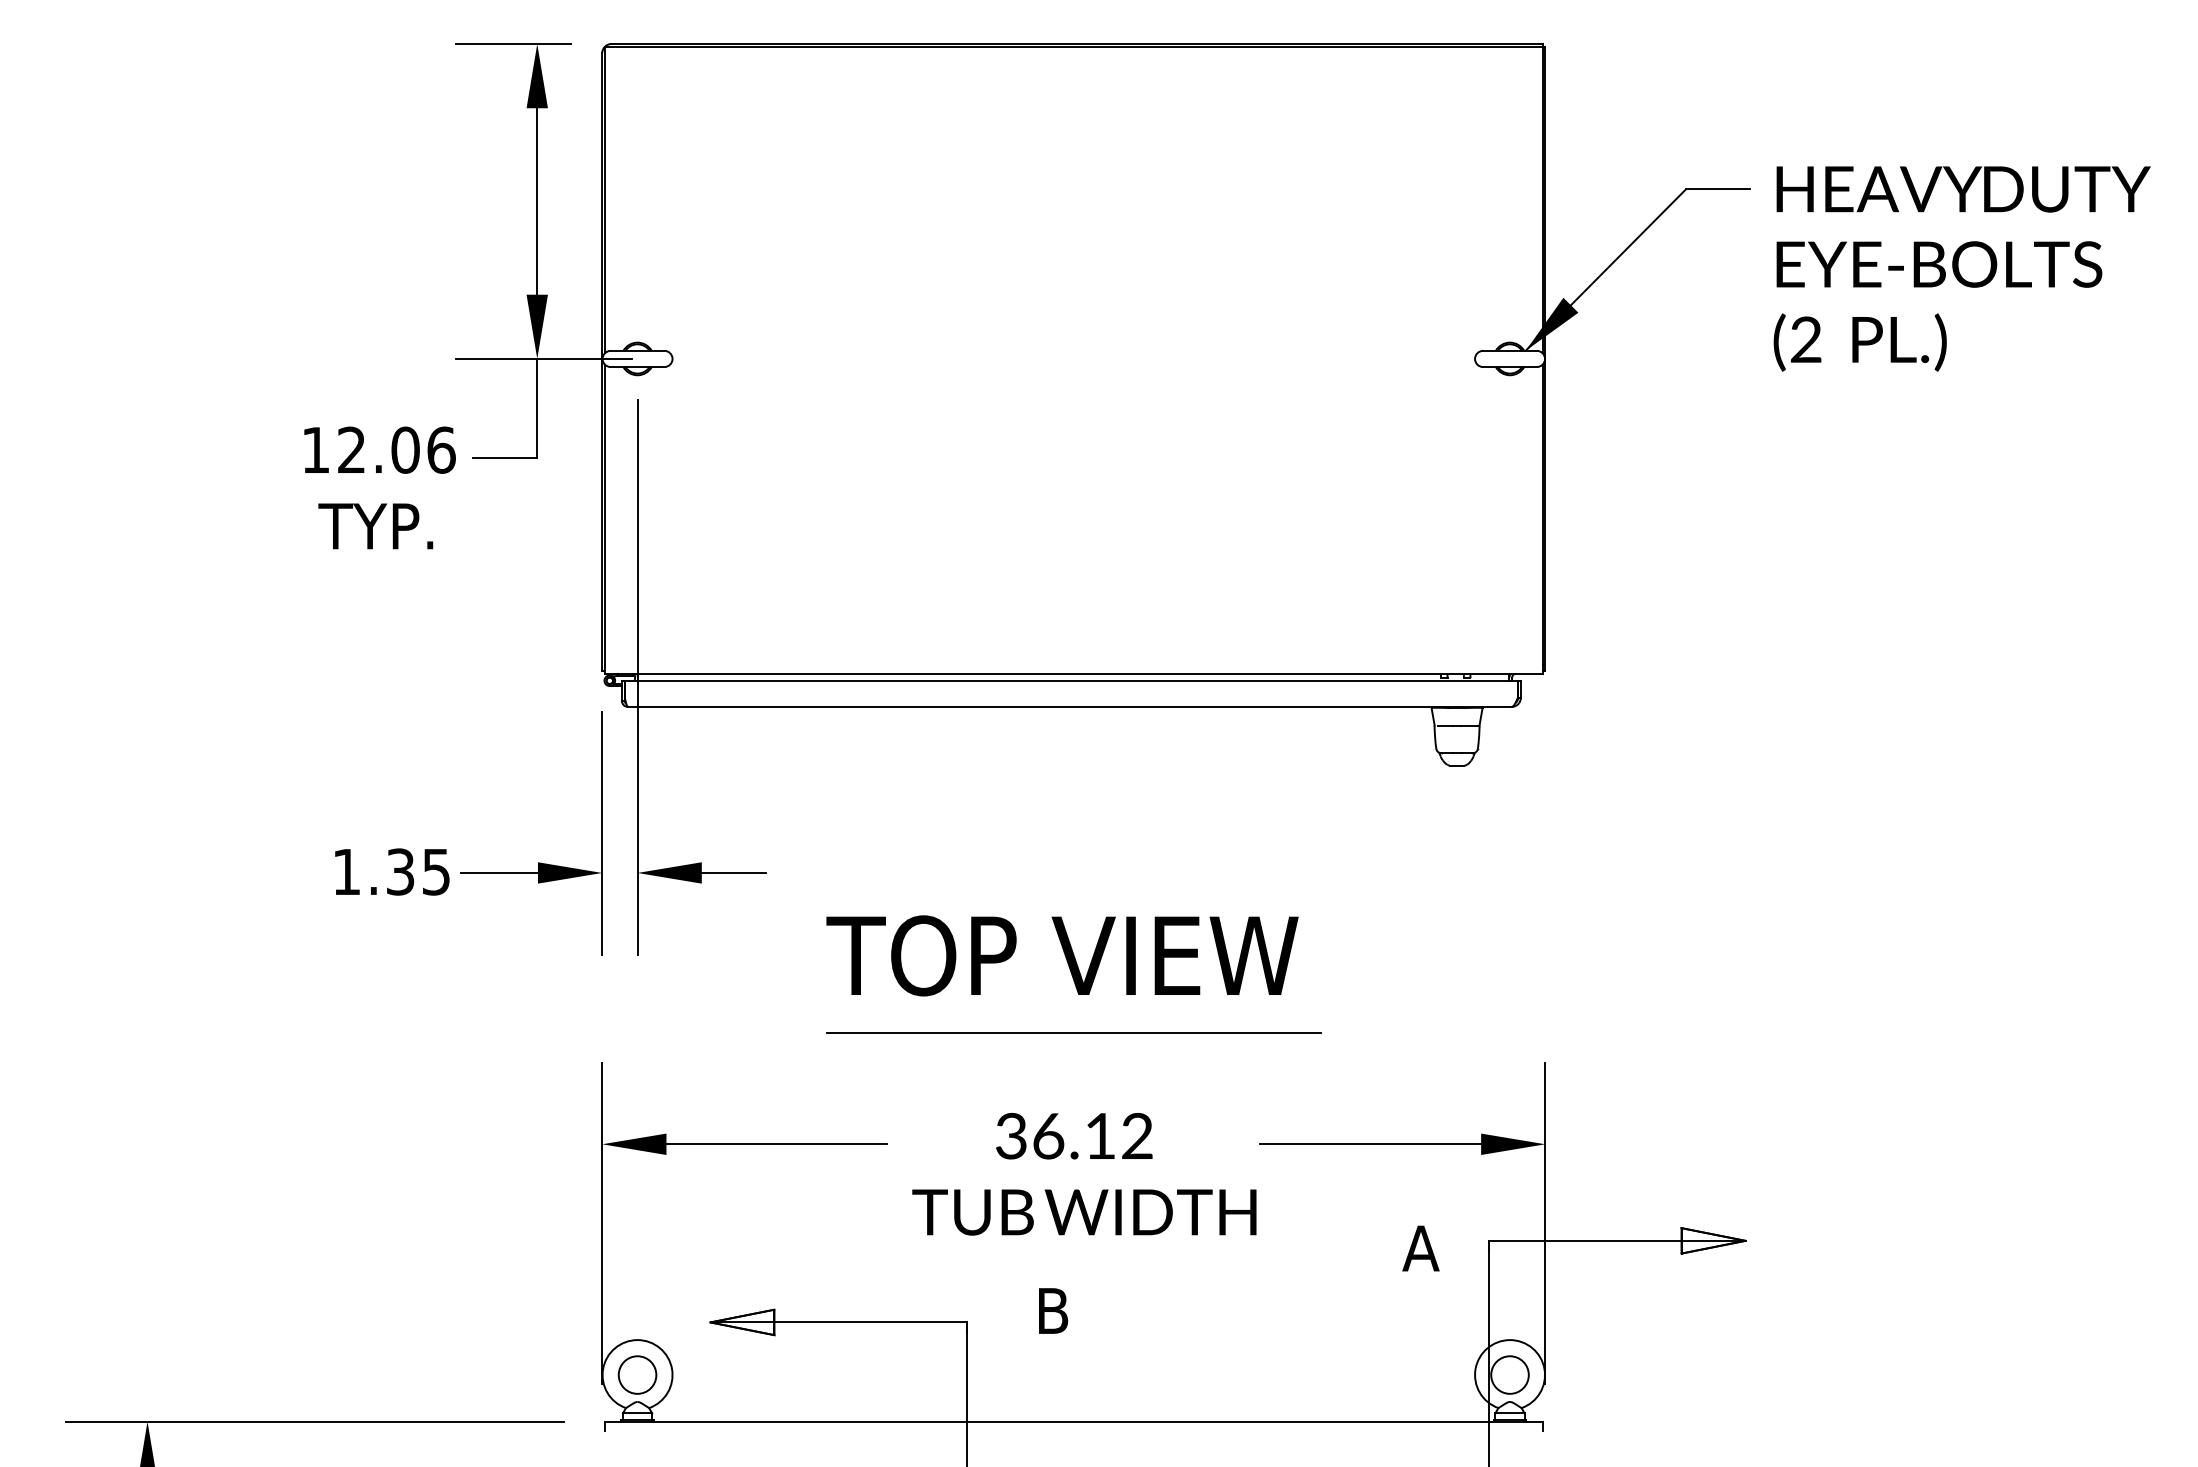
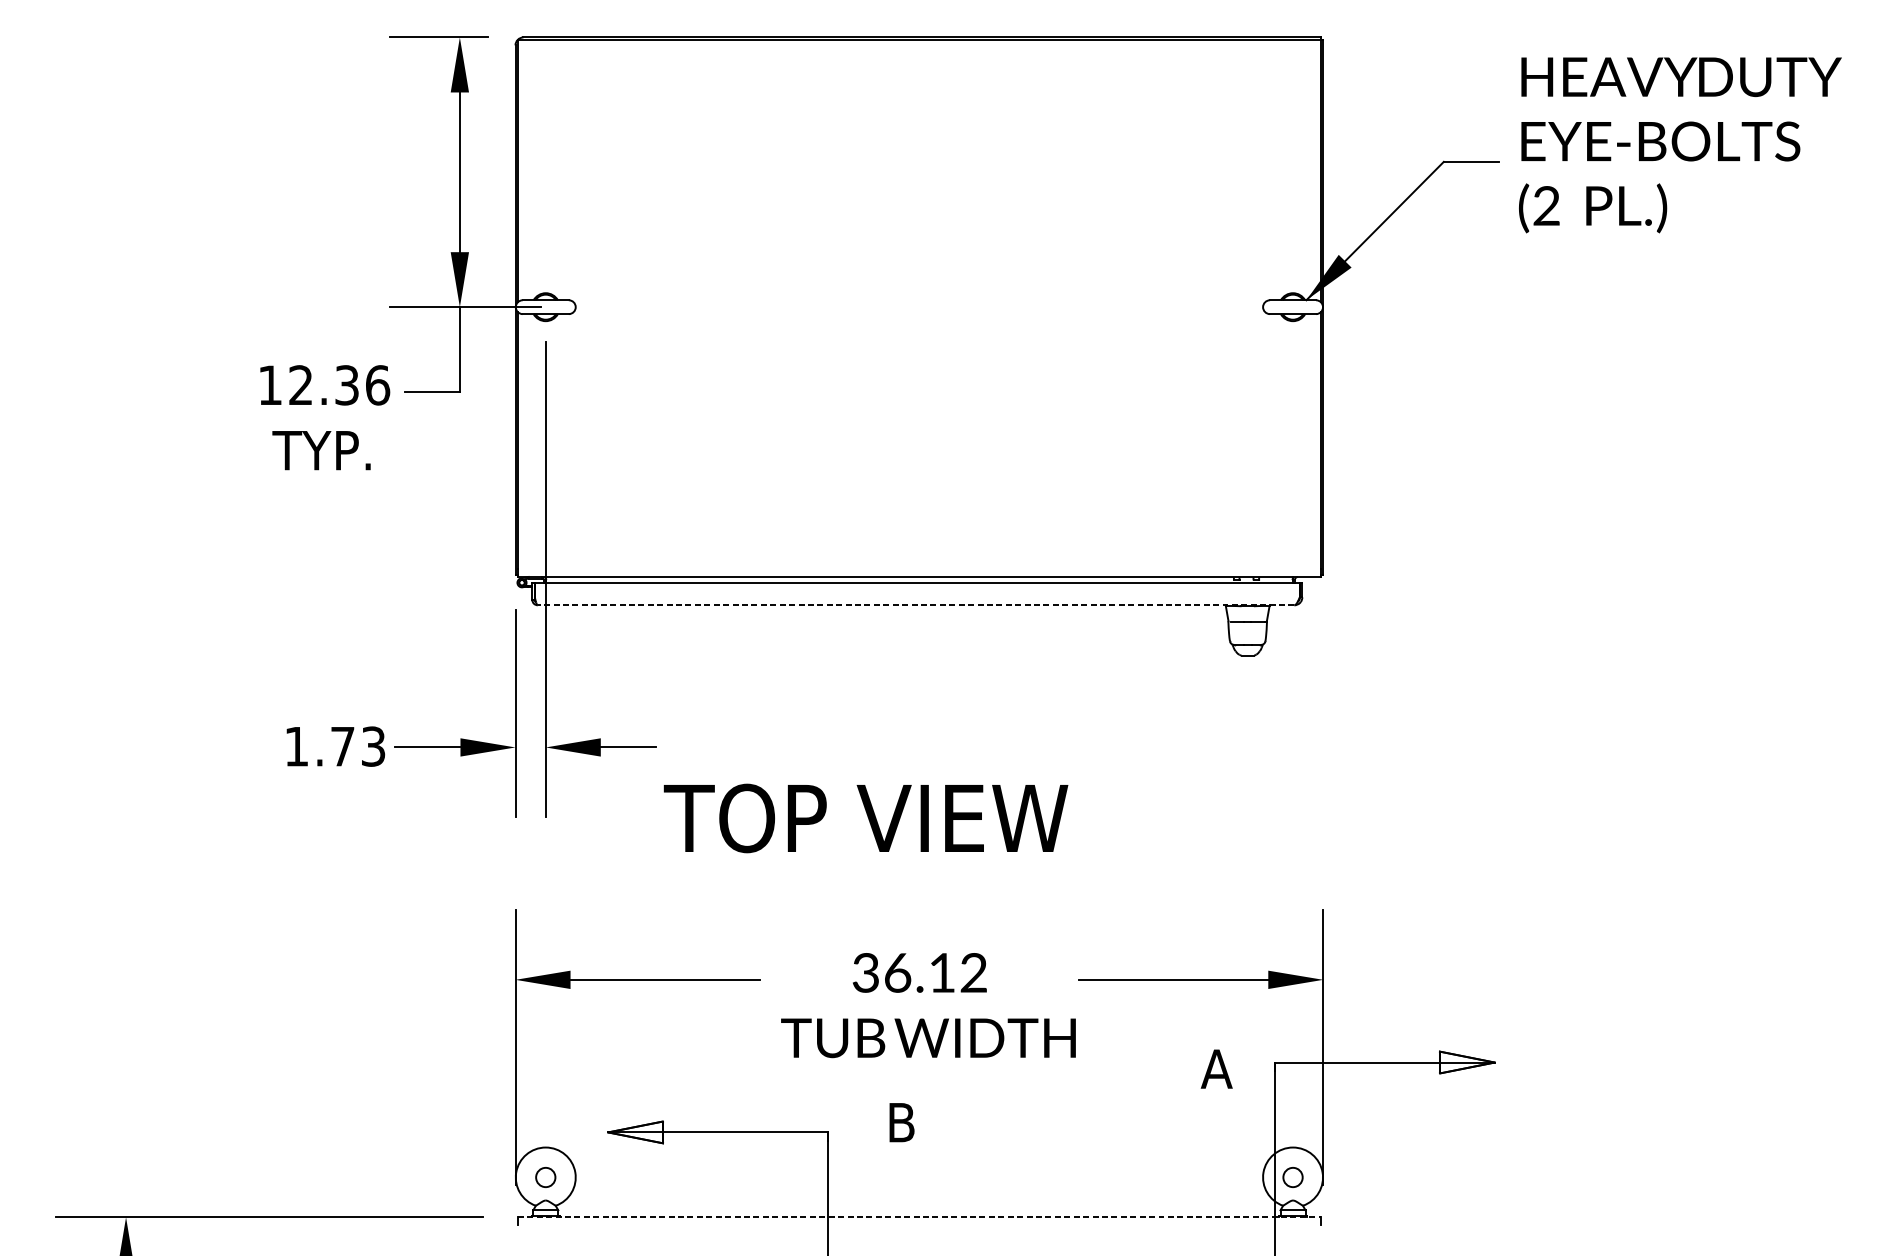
text: (1961, 268) -> (1679, 144), moved
text: (405, 449) -> (347, 384), 12.06 -> 12.36
line: (1069, 706) -> (915, 604), solid -> dashed
text: (418, 871) -> (358, 746), 1.35 -> 1.73
text: (1062, 955) -> (866, 818), moved
line: (1073, 1033) -> (919, 884), removed
circle: (637, 1374) -> (545, 1177), size x0.6
circle: (1509, 1374) -> (1292, 1177), size x0.6
line: (1073, 1421) -> (919, 1217), solid -> dashed

